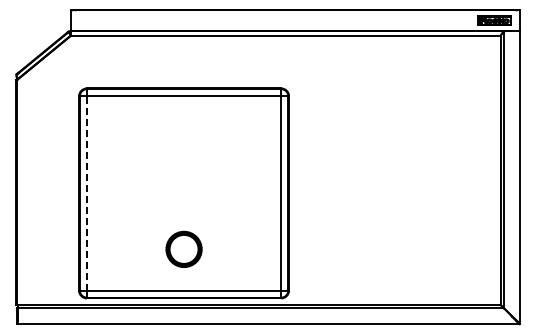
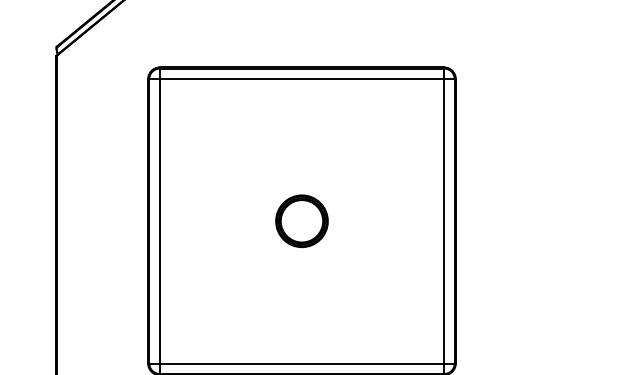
line: (86, 192) -> (159, 219), dashed -> solid
part: (183, 248) -> (301, 219), moved

